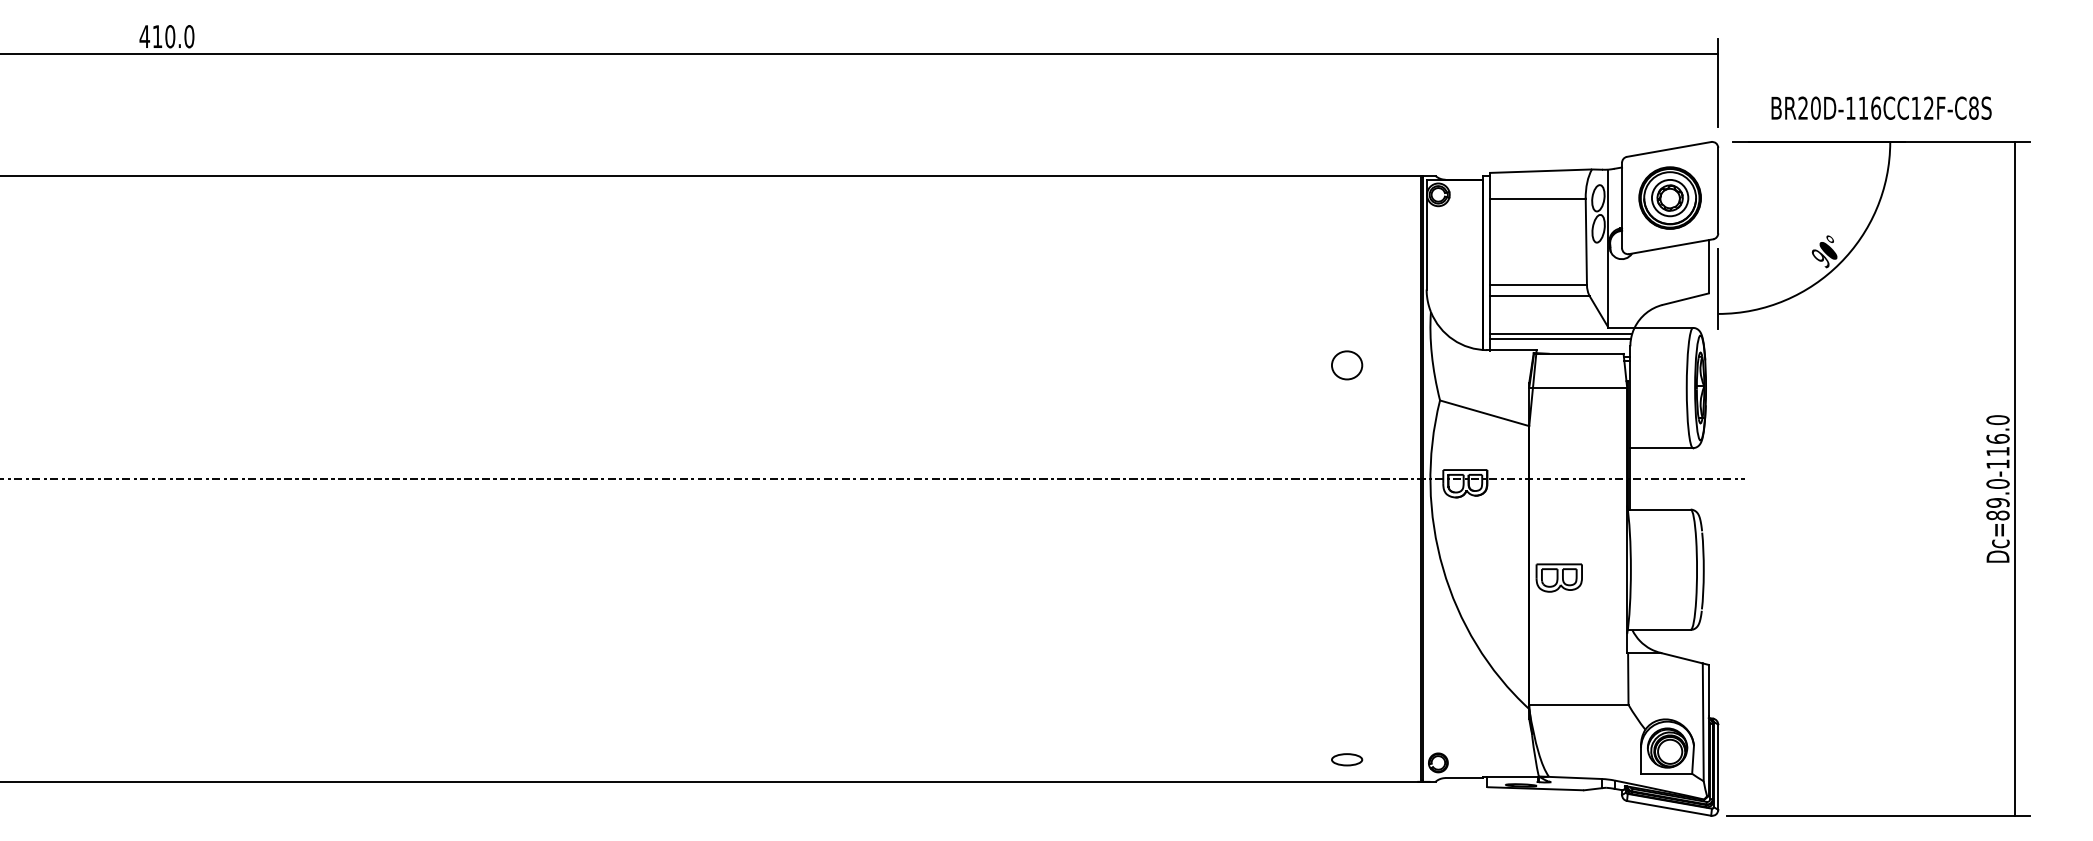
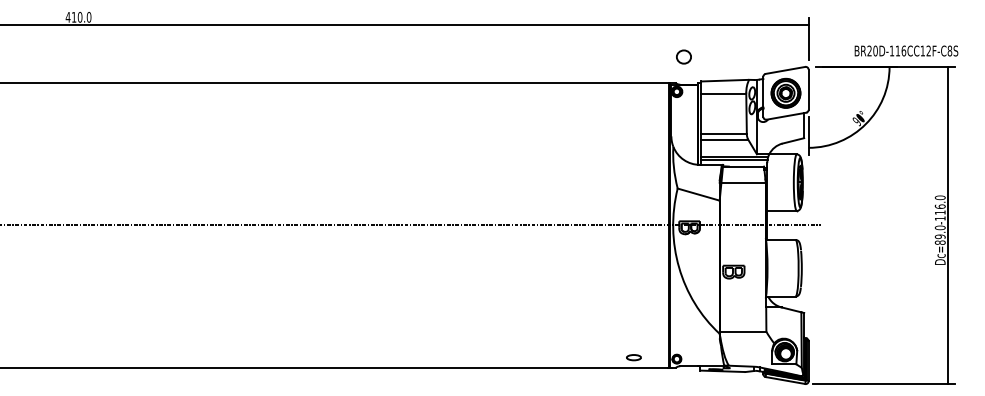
text: (1881, 107) -> (906, 50), moved
part: (1346, 364) -> (683, 56), moved

